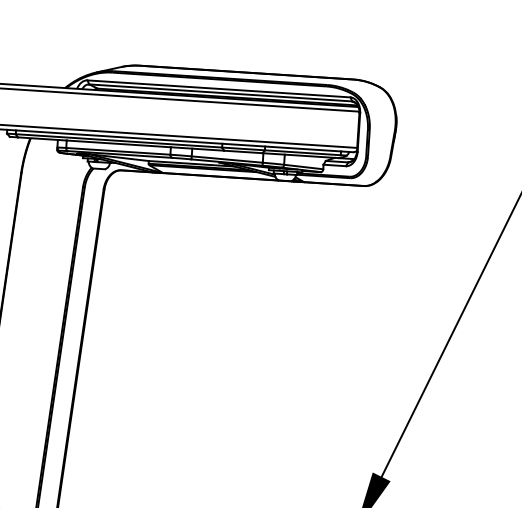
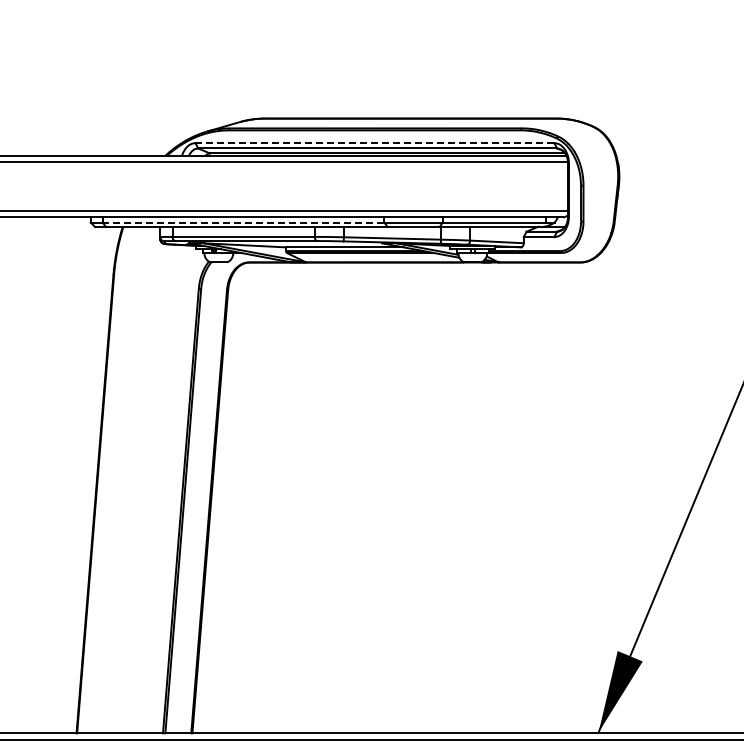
line: (218, 89) -> (374, 143), solid -> dashed
line: (118, 140) -> (243, 222), solid -> dashed

